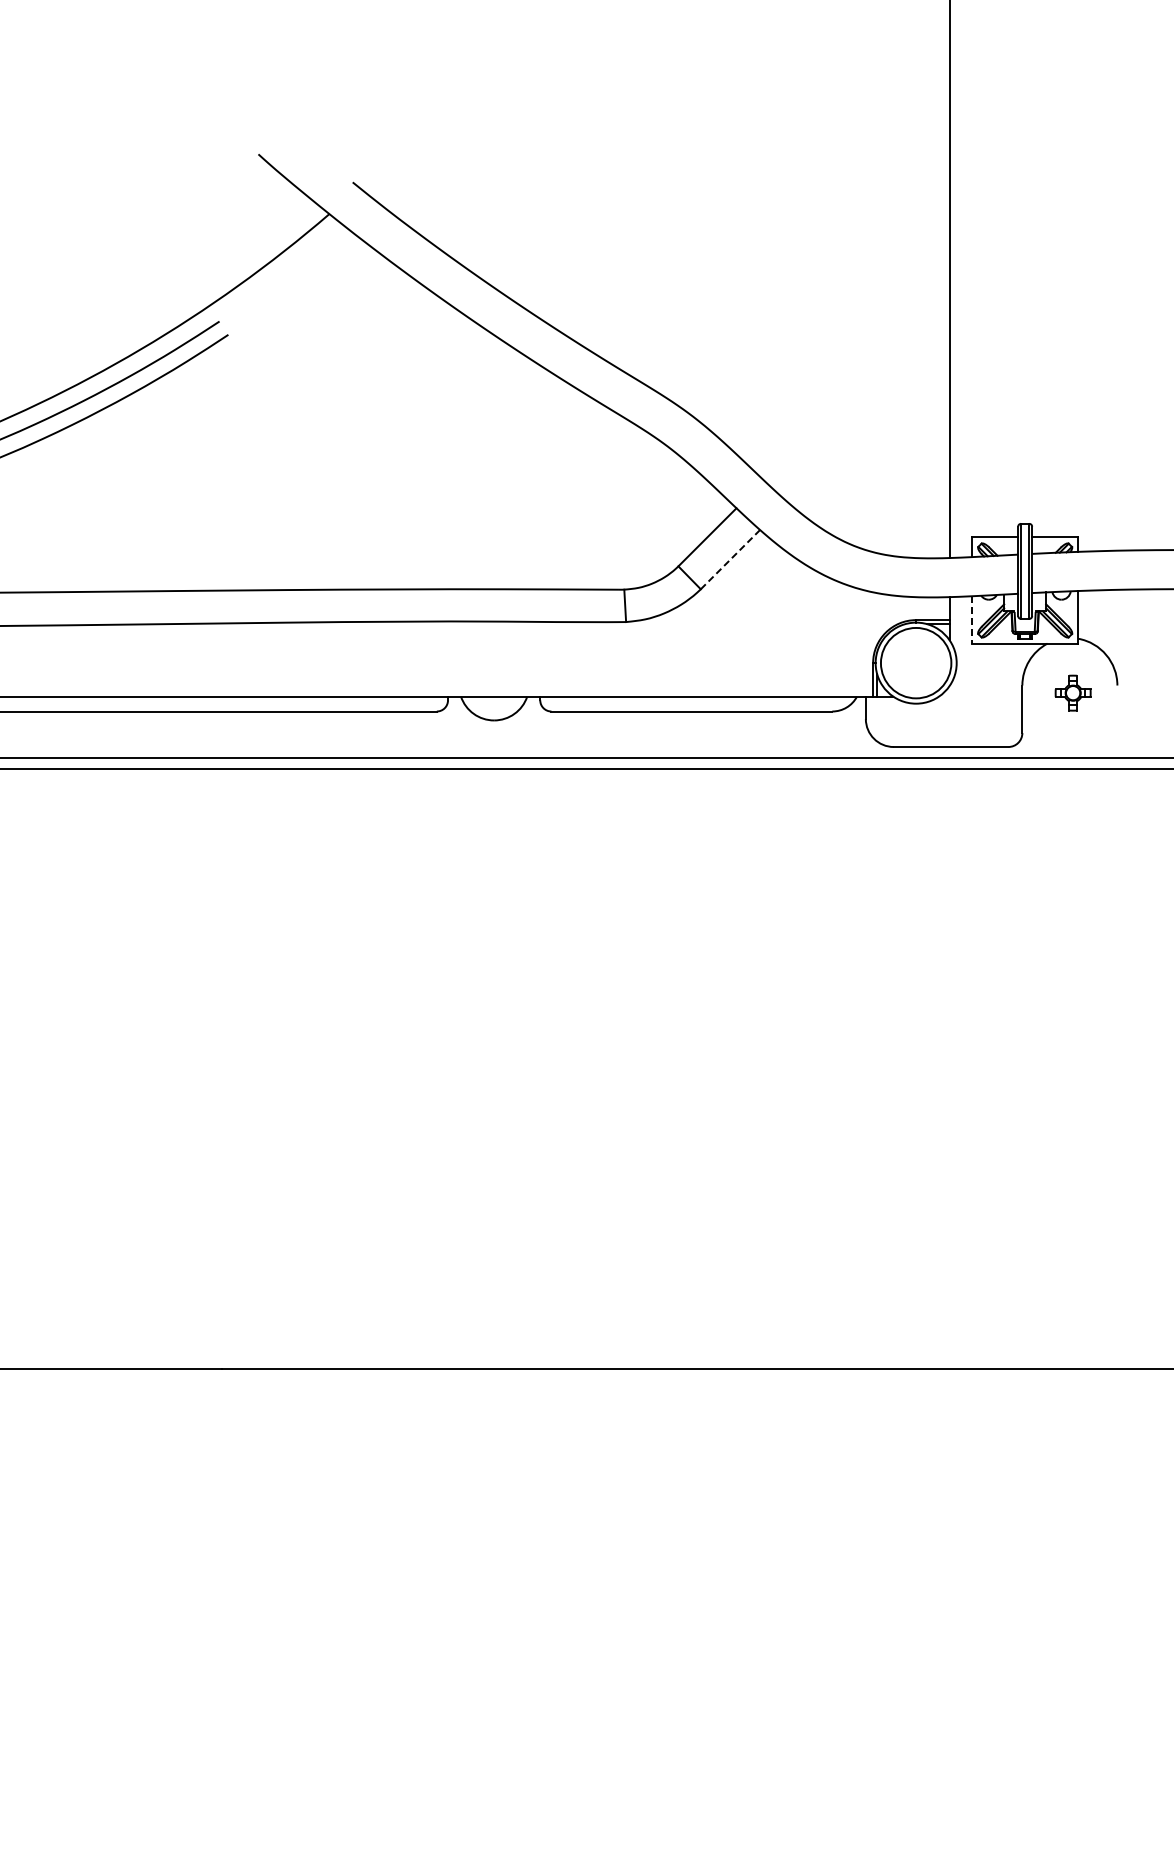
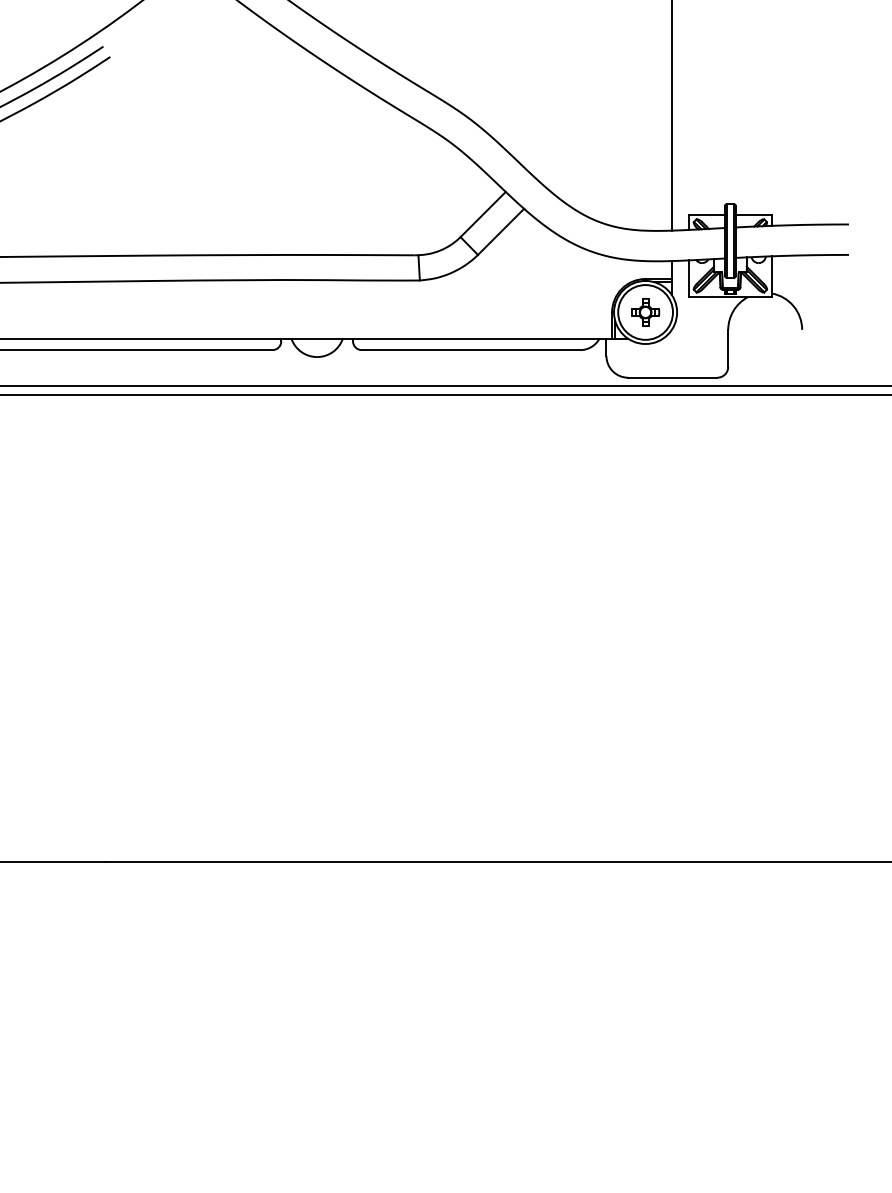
line: (730, 559) -> (501, 231), dashed -> solid
line: (972, 619) -> (689, 278), dashed -> solid
part: (1072, 692) -> (645, 311), moved

